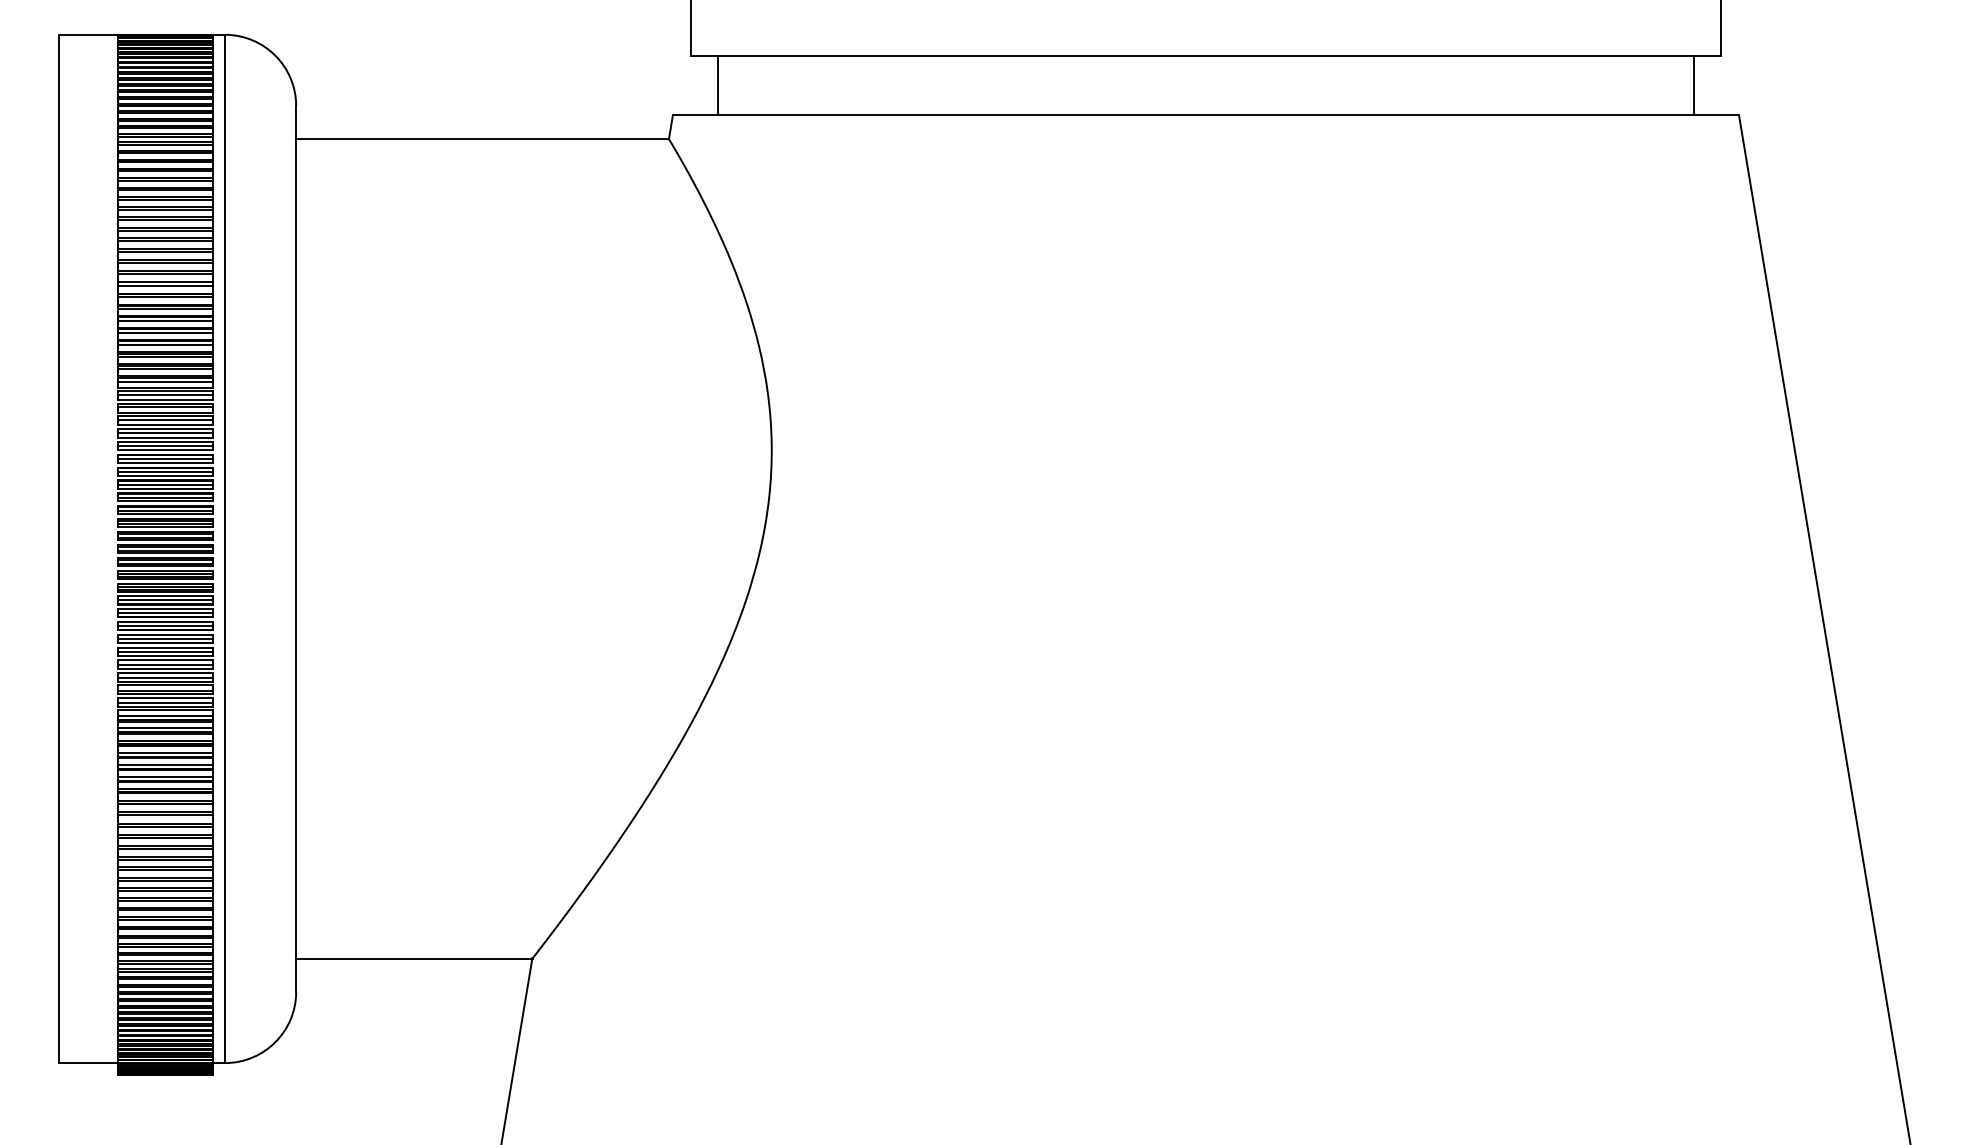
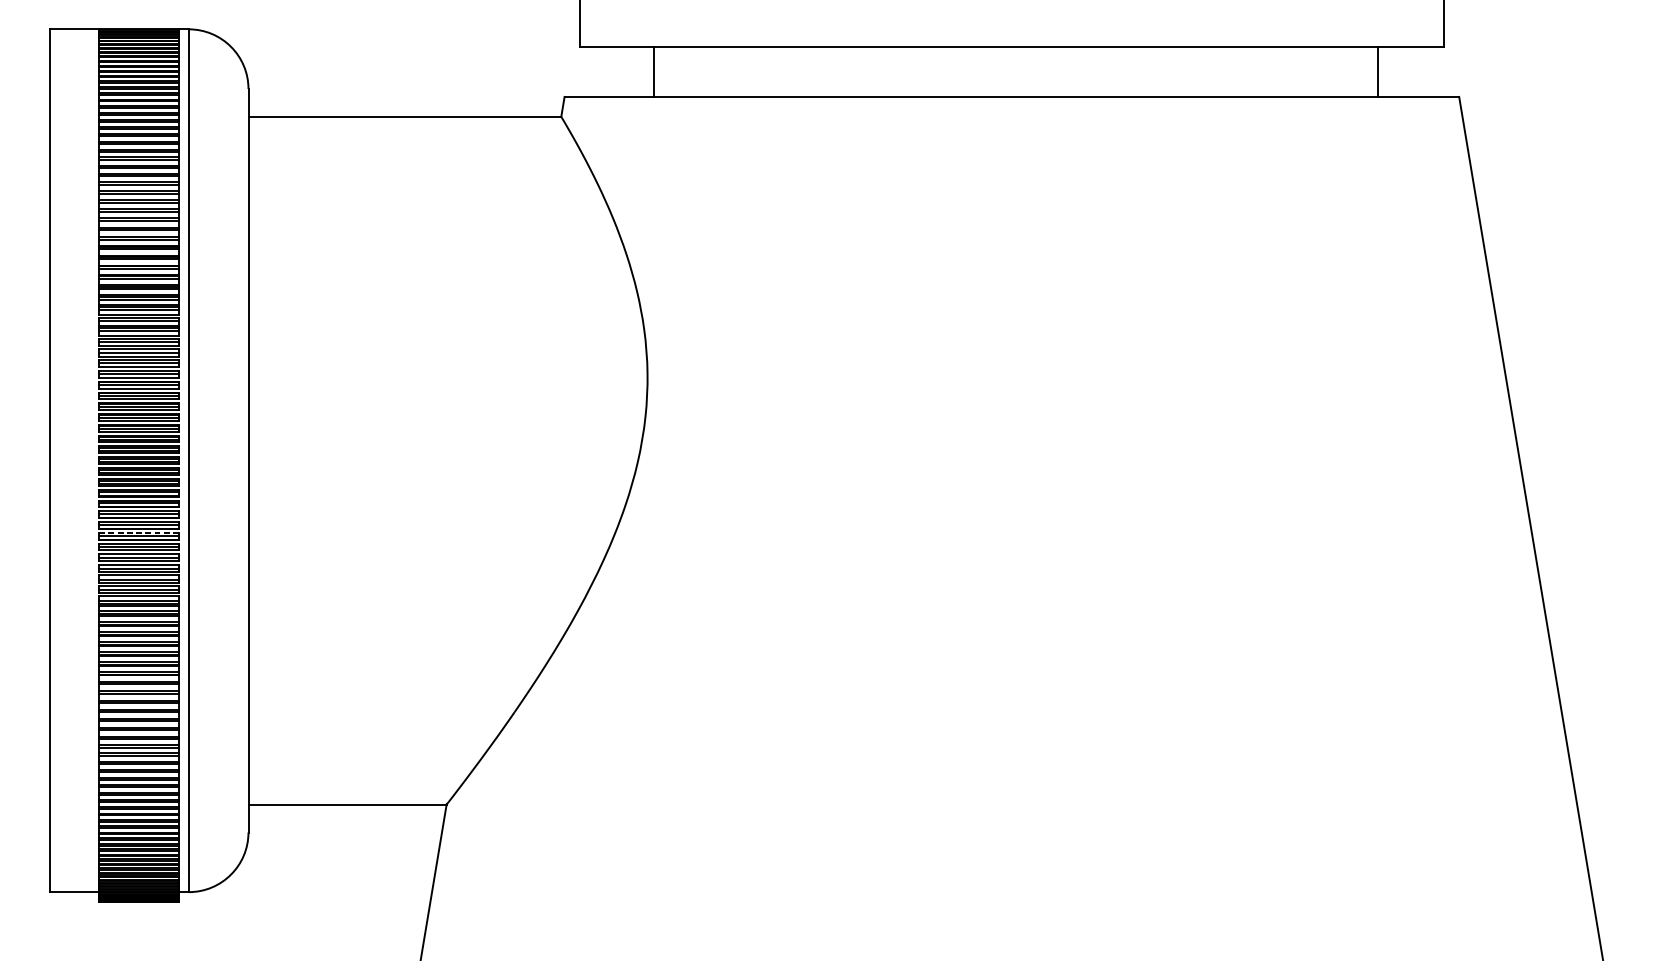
line: (717, 85) -> (653, 71), moved
line: (1694, 85) -> (1378, 71), moved
line: (165, 634) -> (138, 532), solid -> dashed

